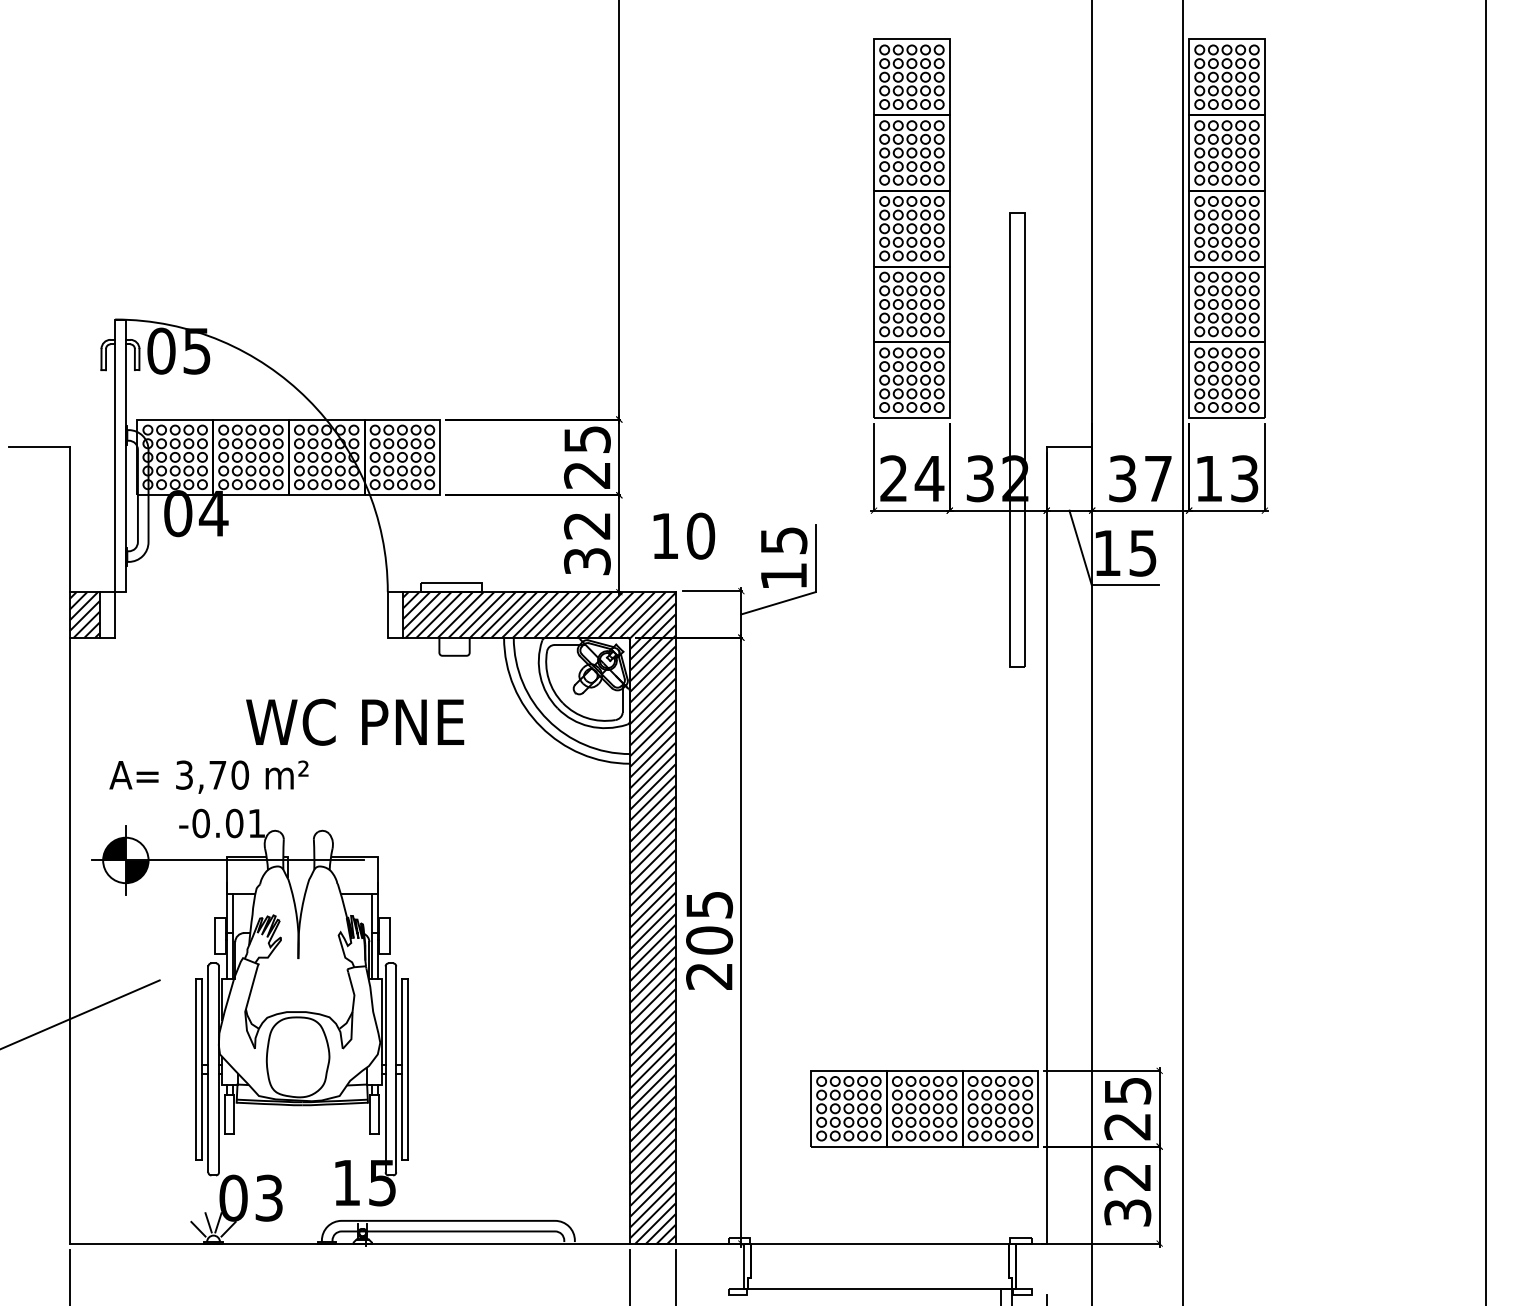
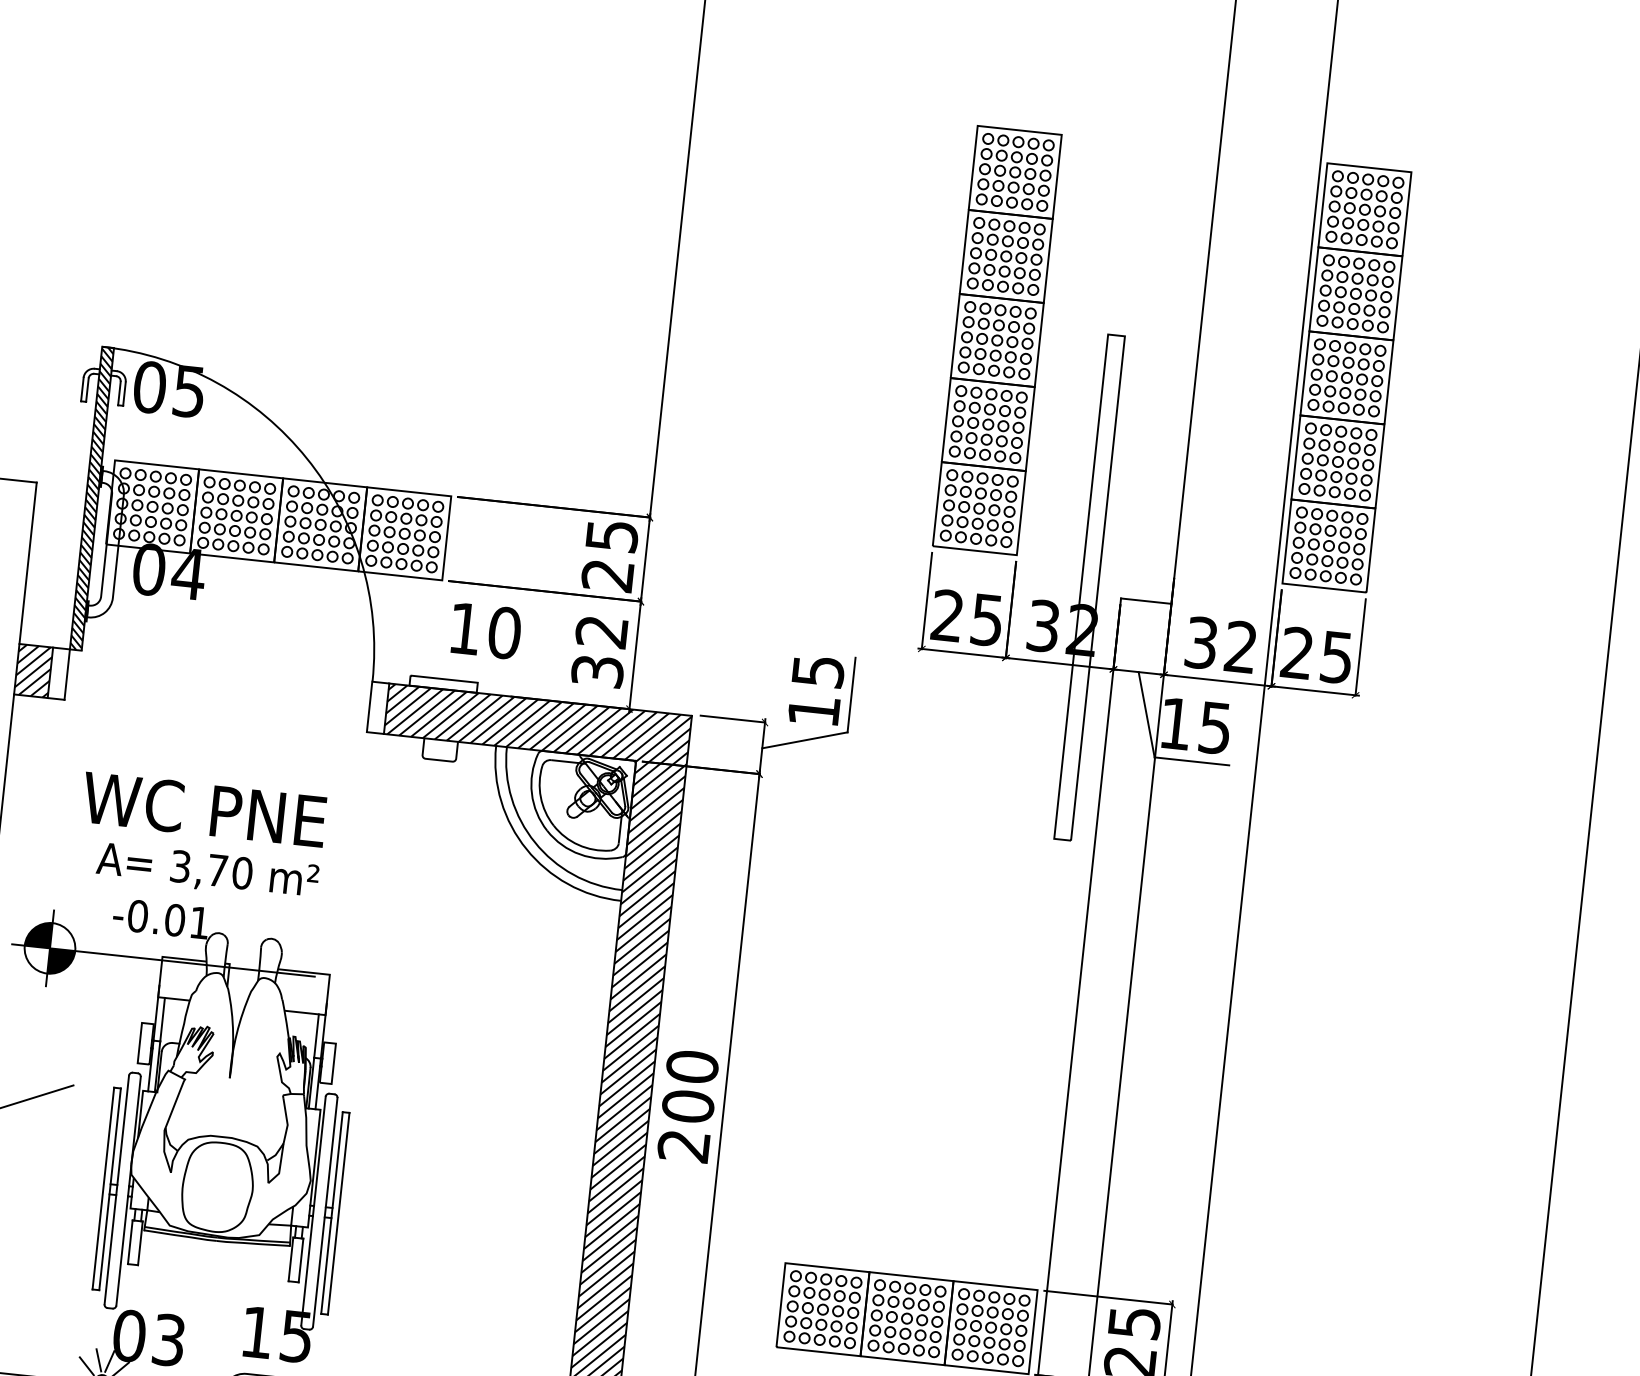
hatch: (120, 455) -> (92, 498), added
text: (1157, 478) -> (1240, 646), 37 -> 32
text: (1226, 478) -> (1316, 655), 13 -> 25
text: (929, 479) -> (987, 620), 24 -> 25
text: (684, 535) -> (486, 630), moved
text: (355, 721) -> (204, 808), moved
text: (208, 776) -> (207, 870), moved
text: (709, 904) -> (692, 1066), 205 -> 200

